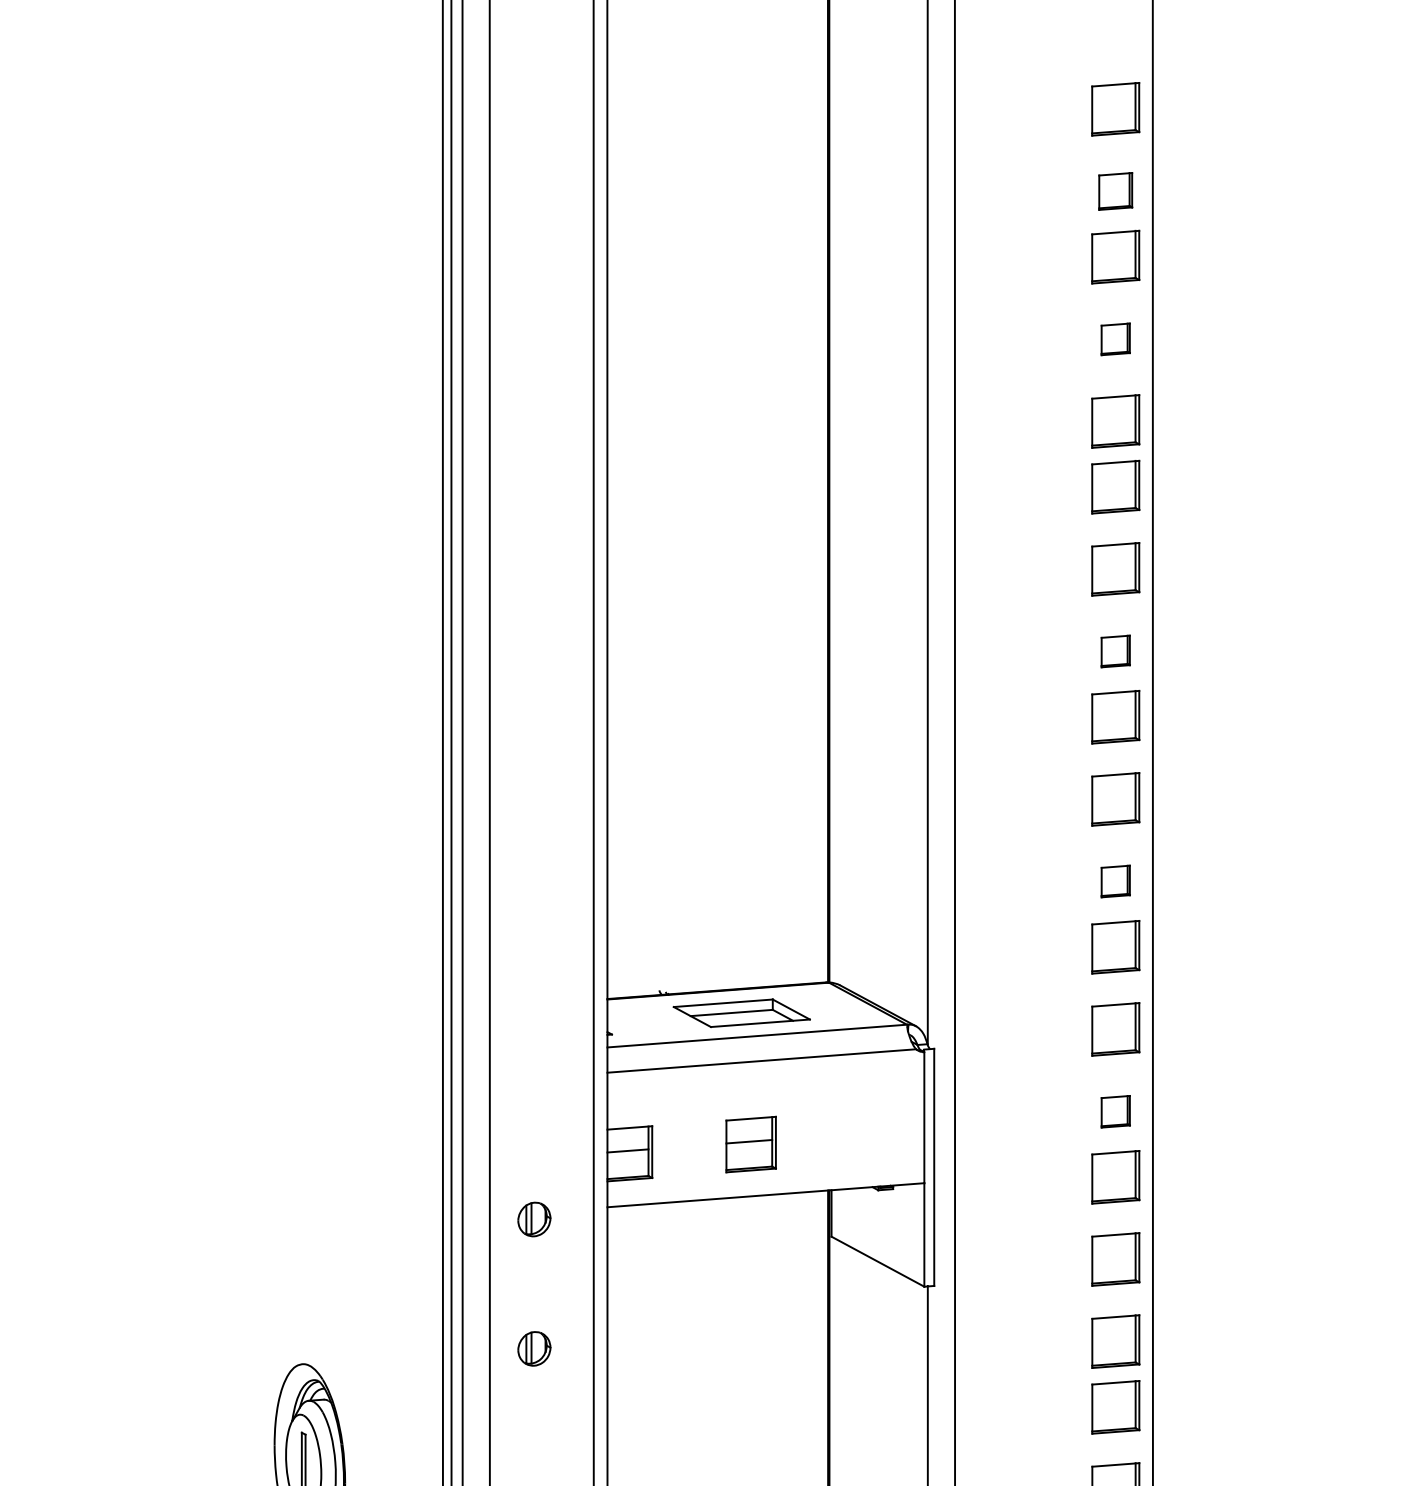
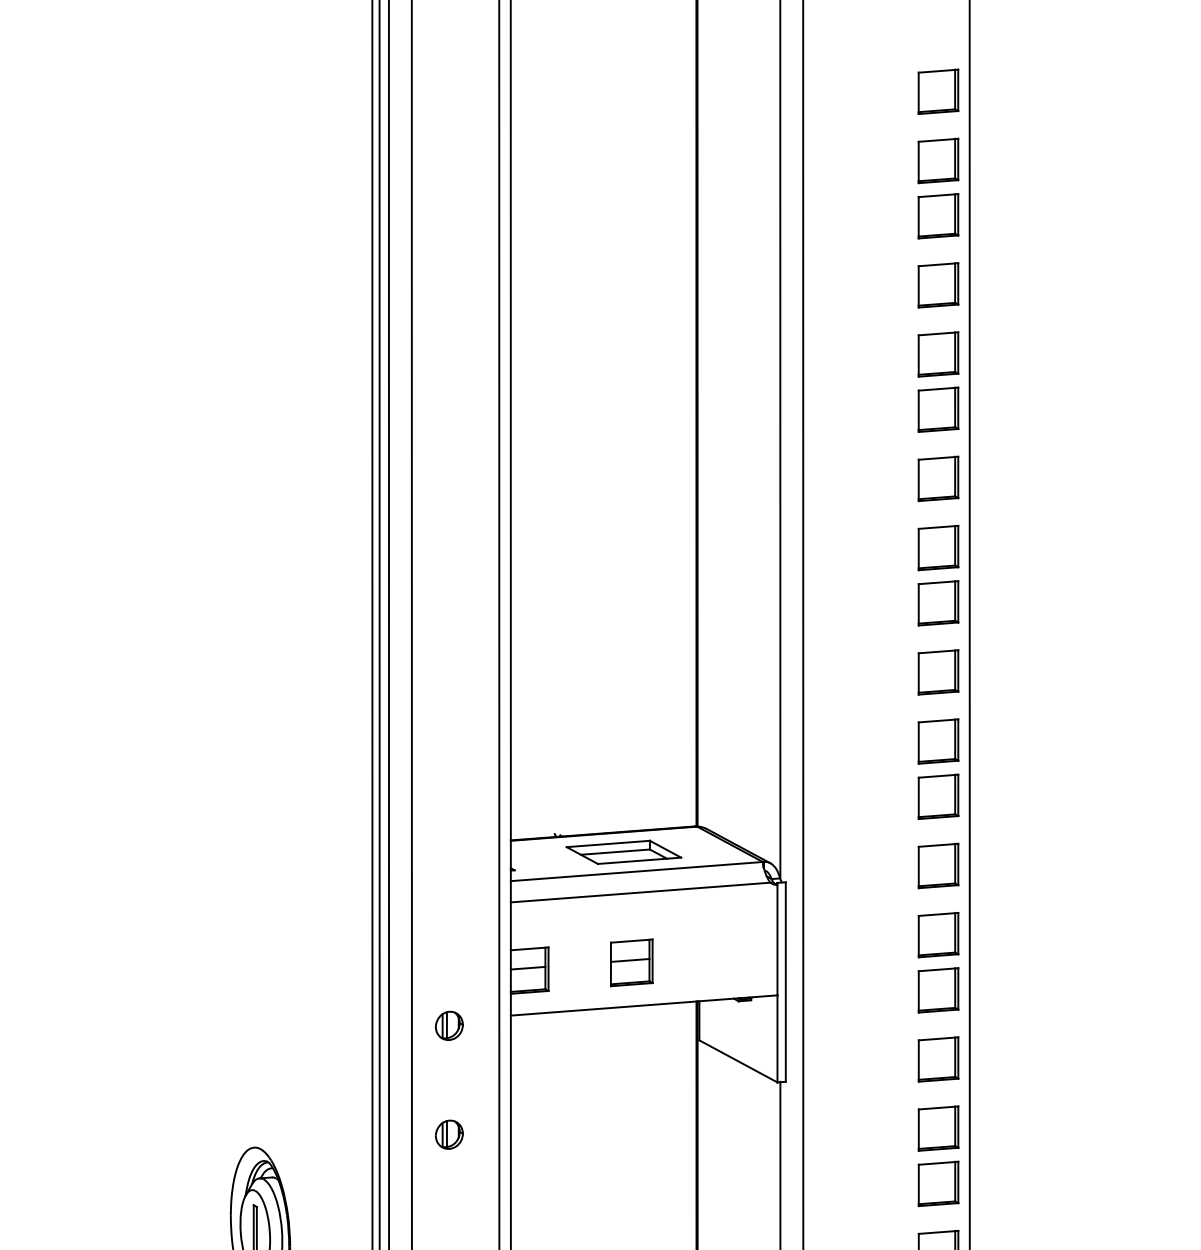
part: (1115, 190) -> (938, 160), size x1.43
part: (1115, 339) -> (938, 285), size x1.67
part: (1115, 650) -> (938, 547), size x1.67
part: (1115, 881) -> (938, 741), size x1.67
part: (1115, 1112) -> (938, 935), size x1.67

